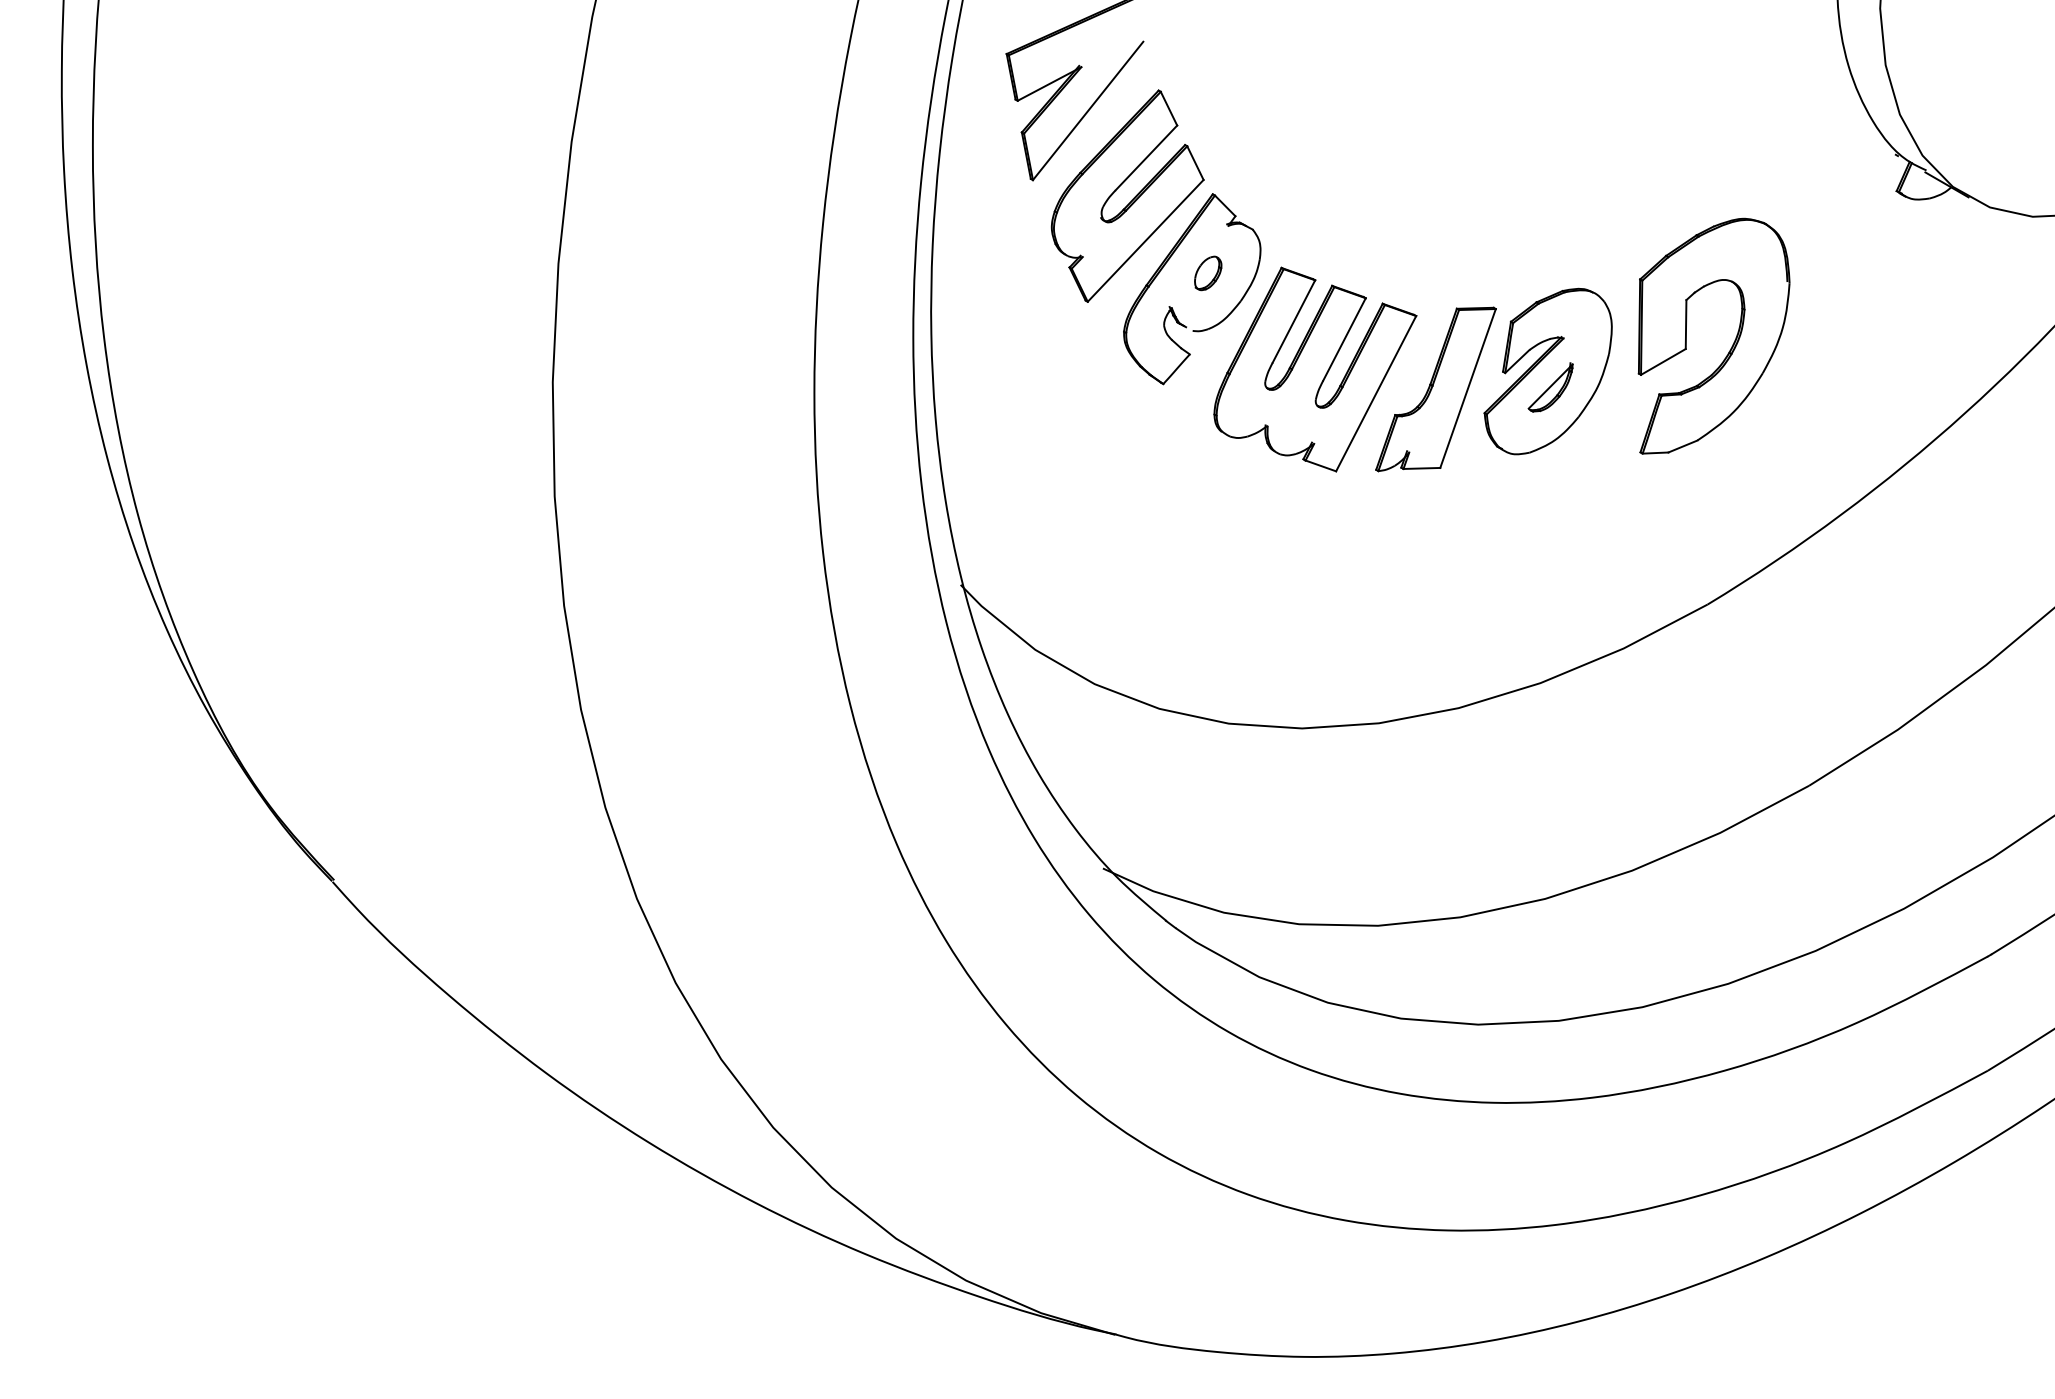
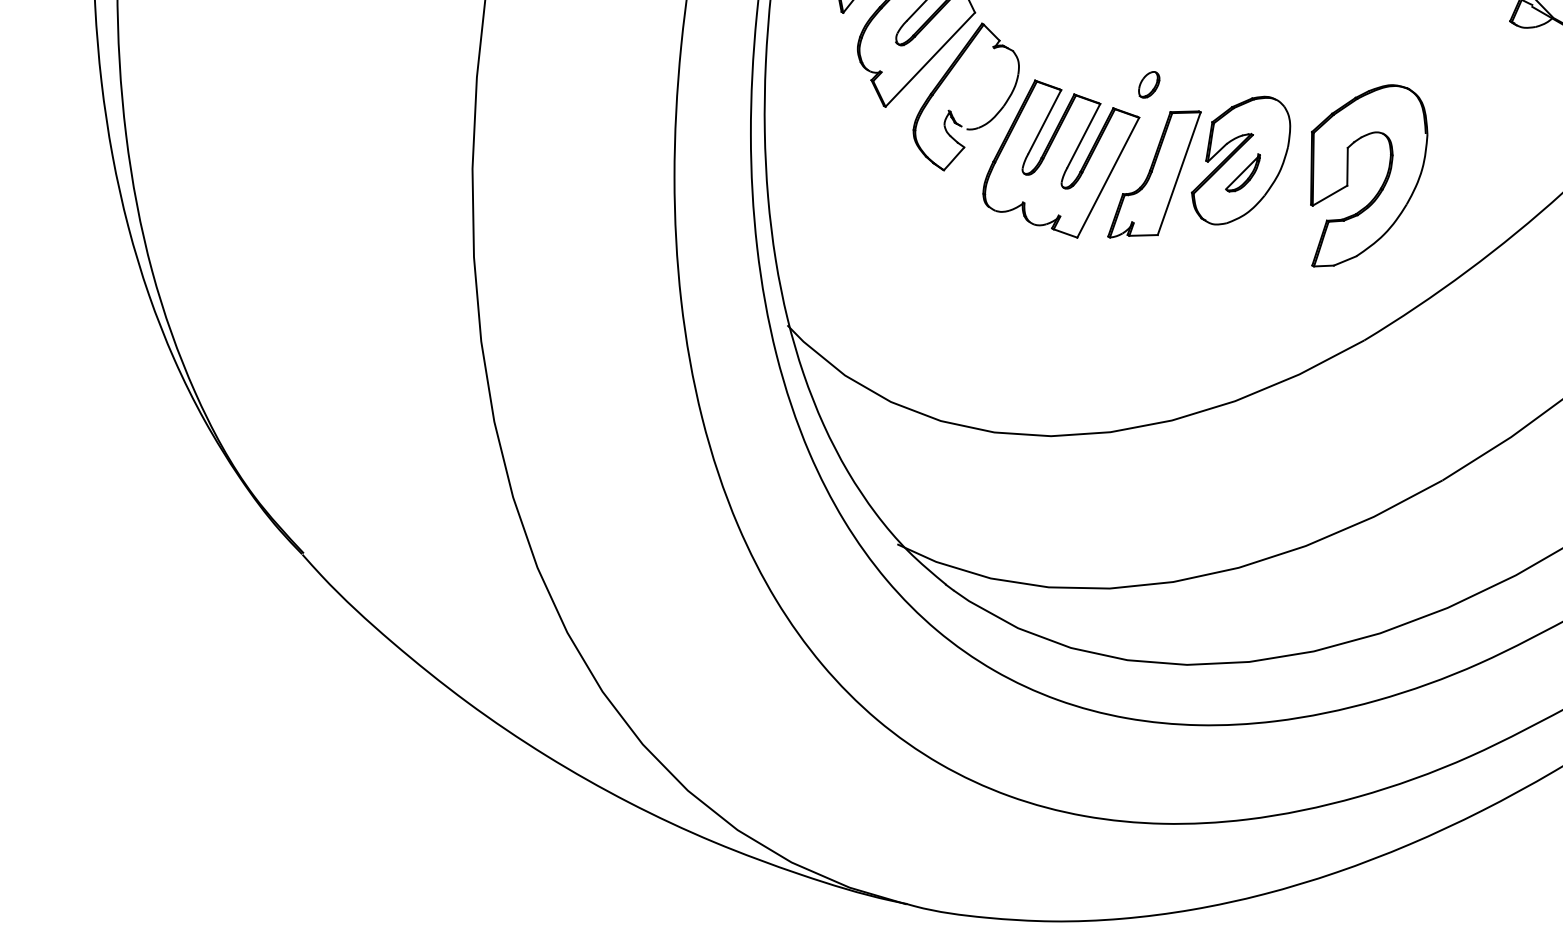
part: (1208, 273) -> (1149, 84), moved
part: (1732, 344) -> (1383, 182), moved

